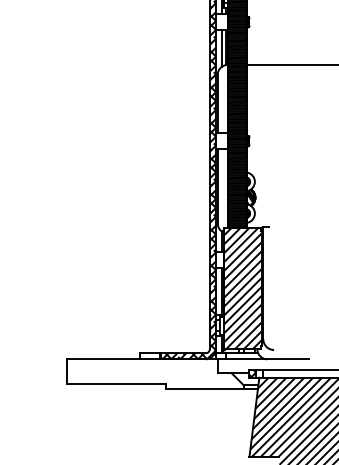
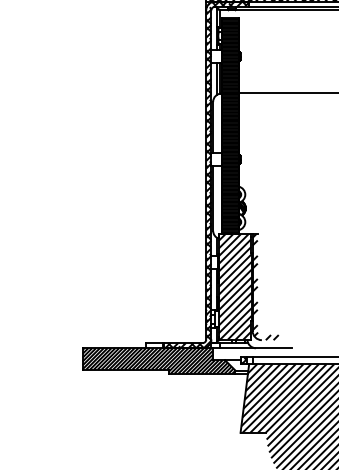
hatch: (278, 287) -> (265, 286), added
hatch: (154, 373) -> (158, 360), added

